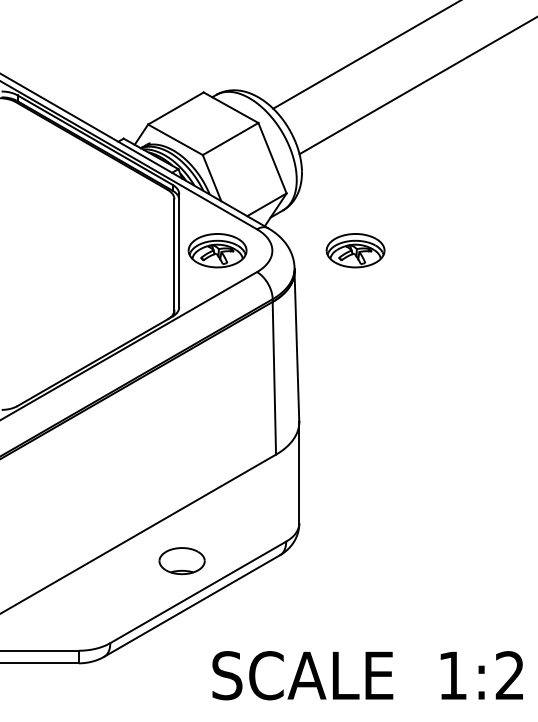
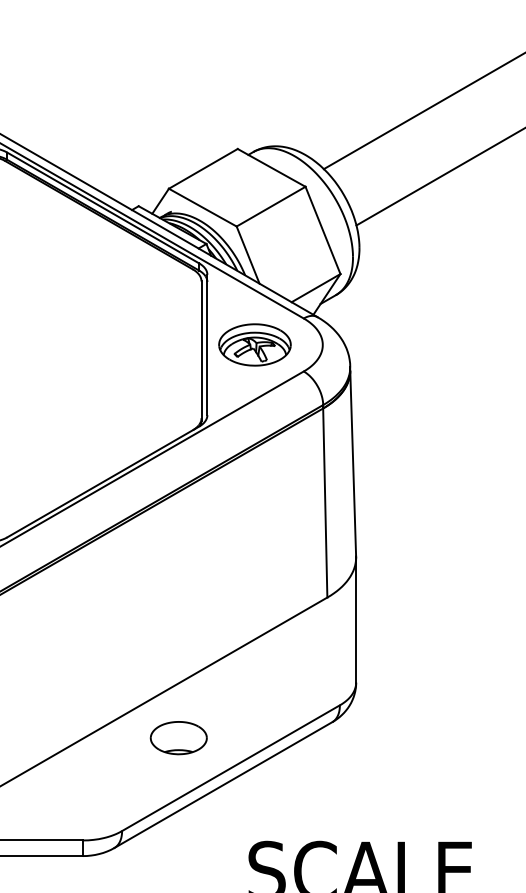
part: (355, 250) -> (425, 344), removed
part: (181, 561) -> (178, 738), moved

